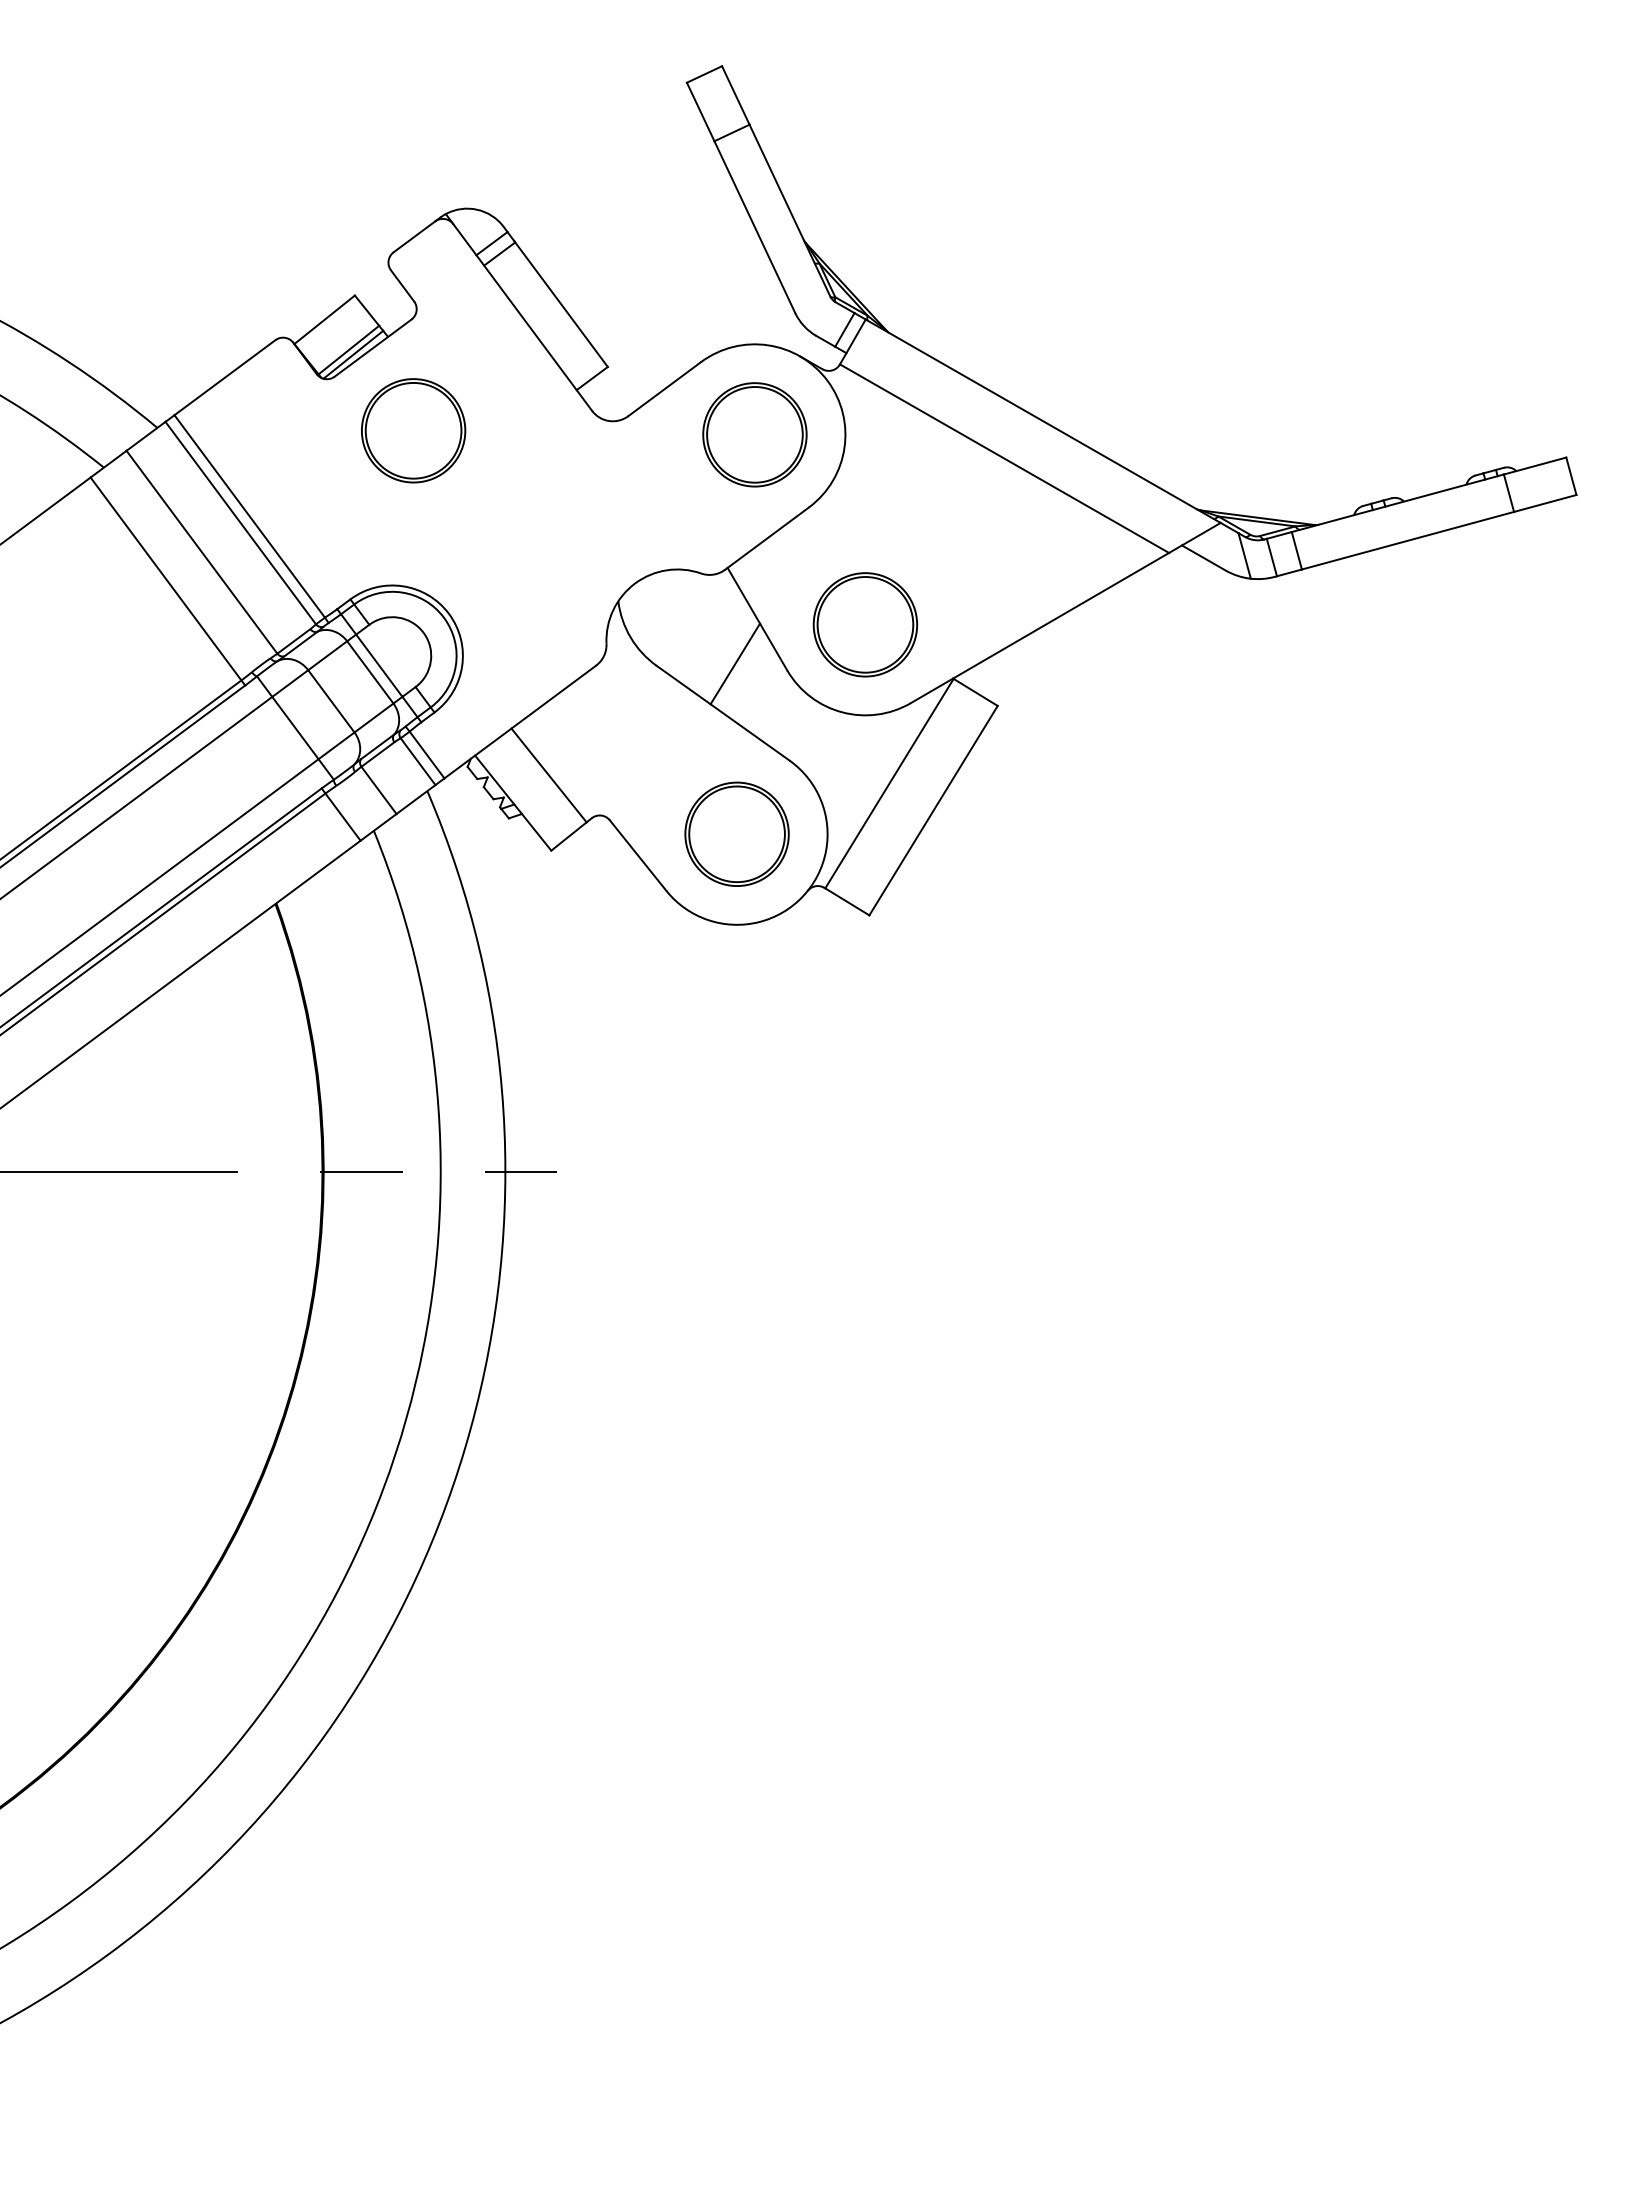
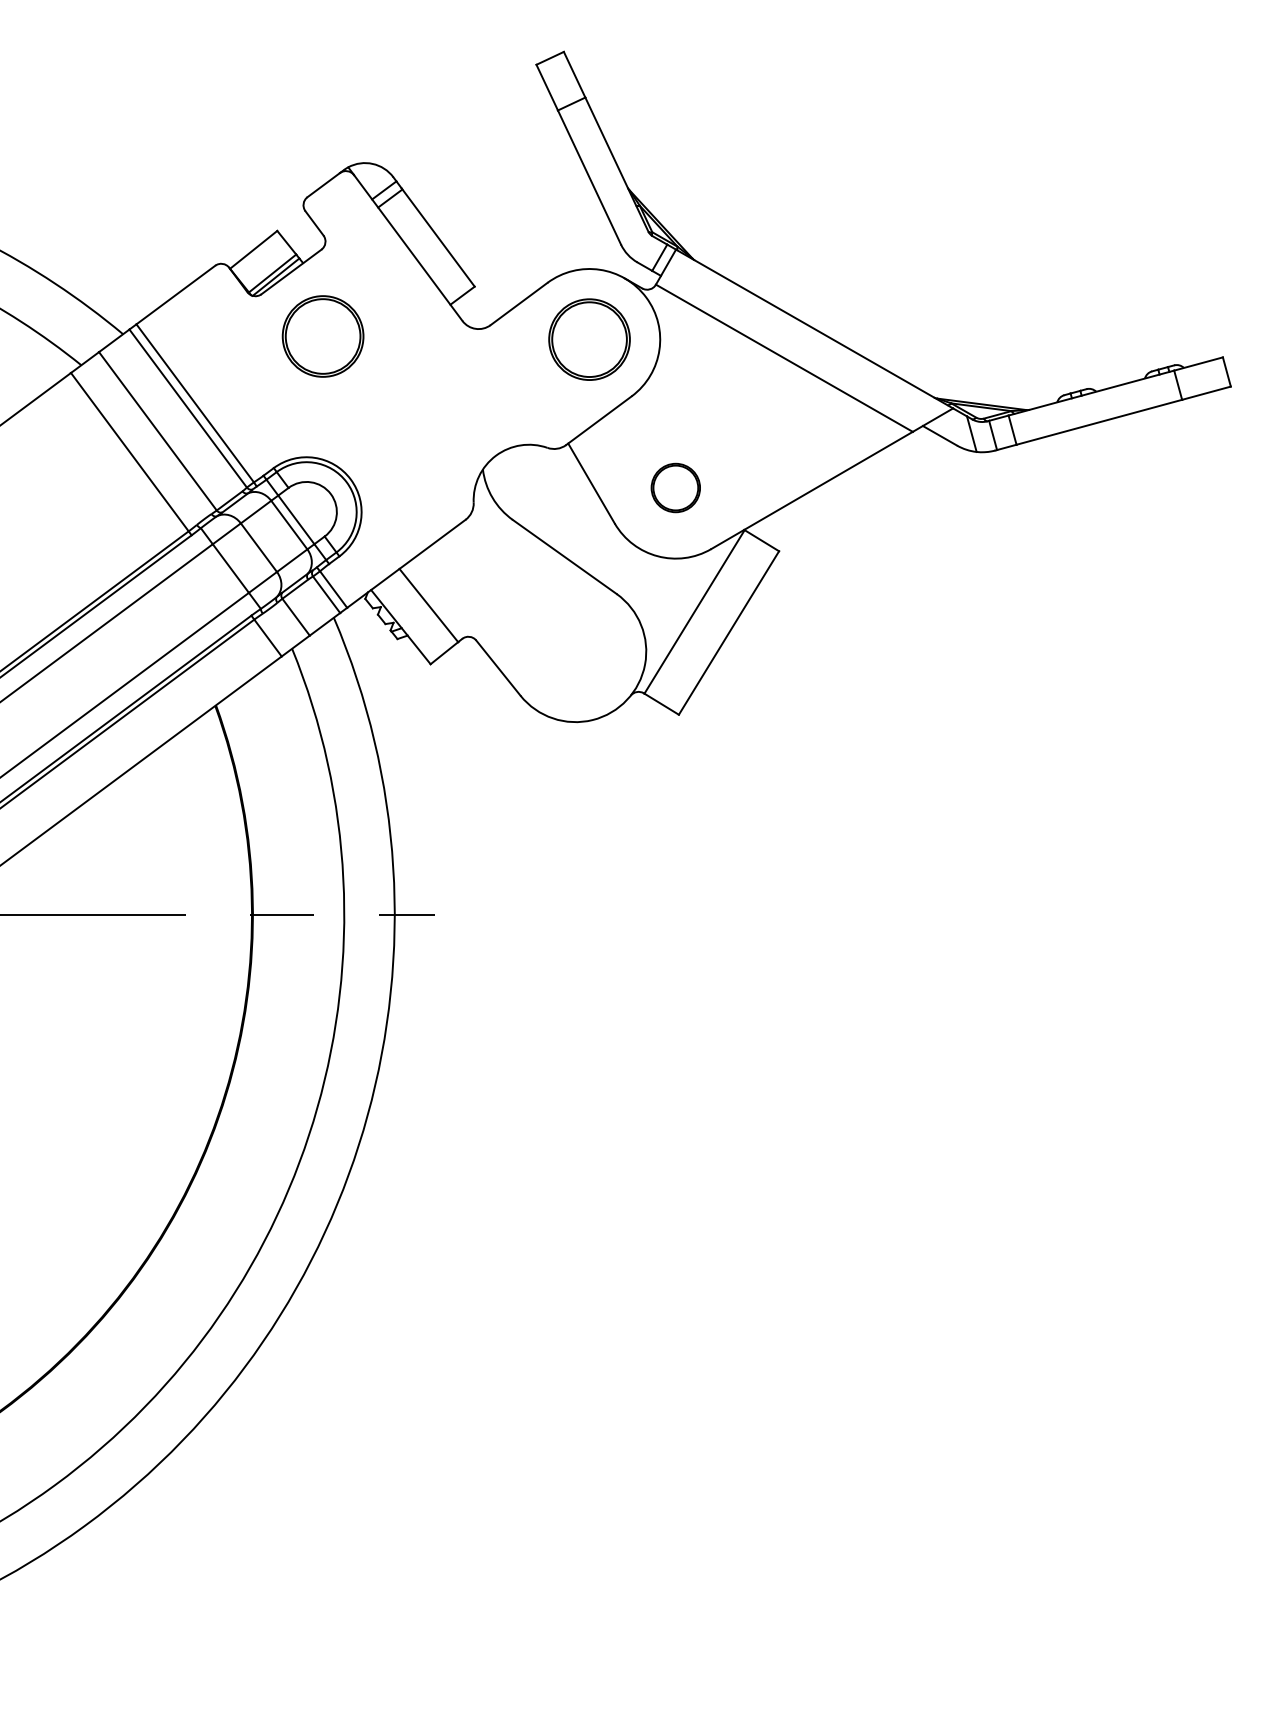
part: (865, 624) -> (675, 487), size x0.6
line: (735, 663) -> (574, 518), removed
part: (736, 833) -> (575, 650), removed

